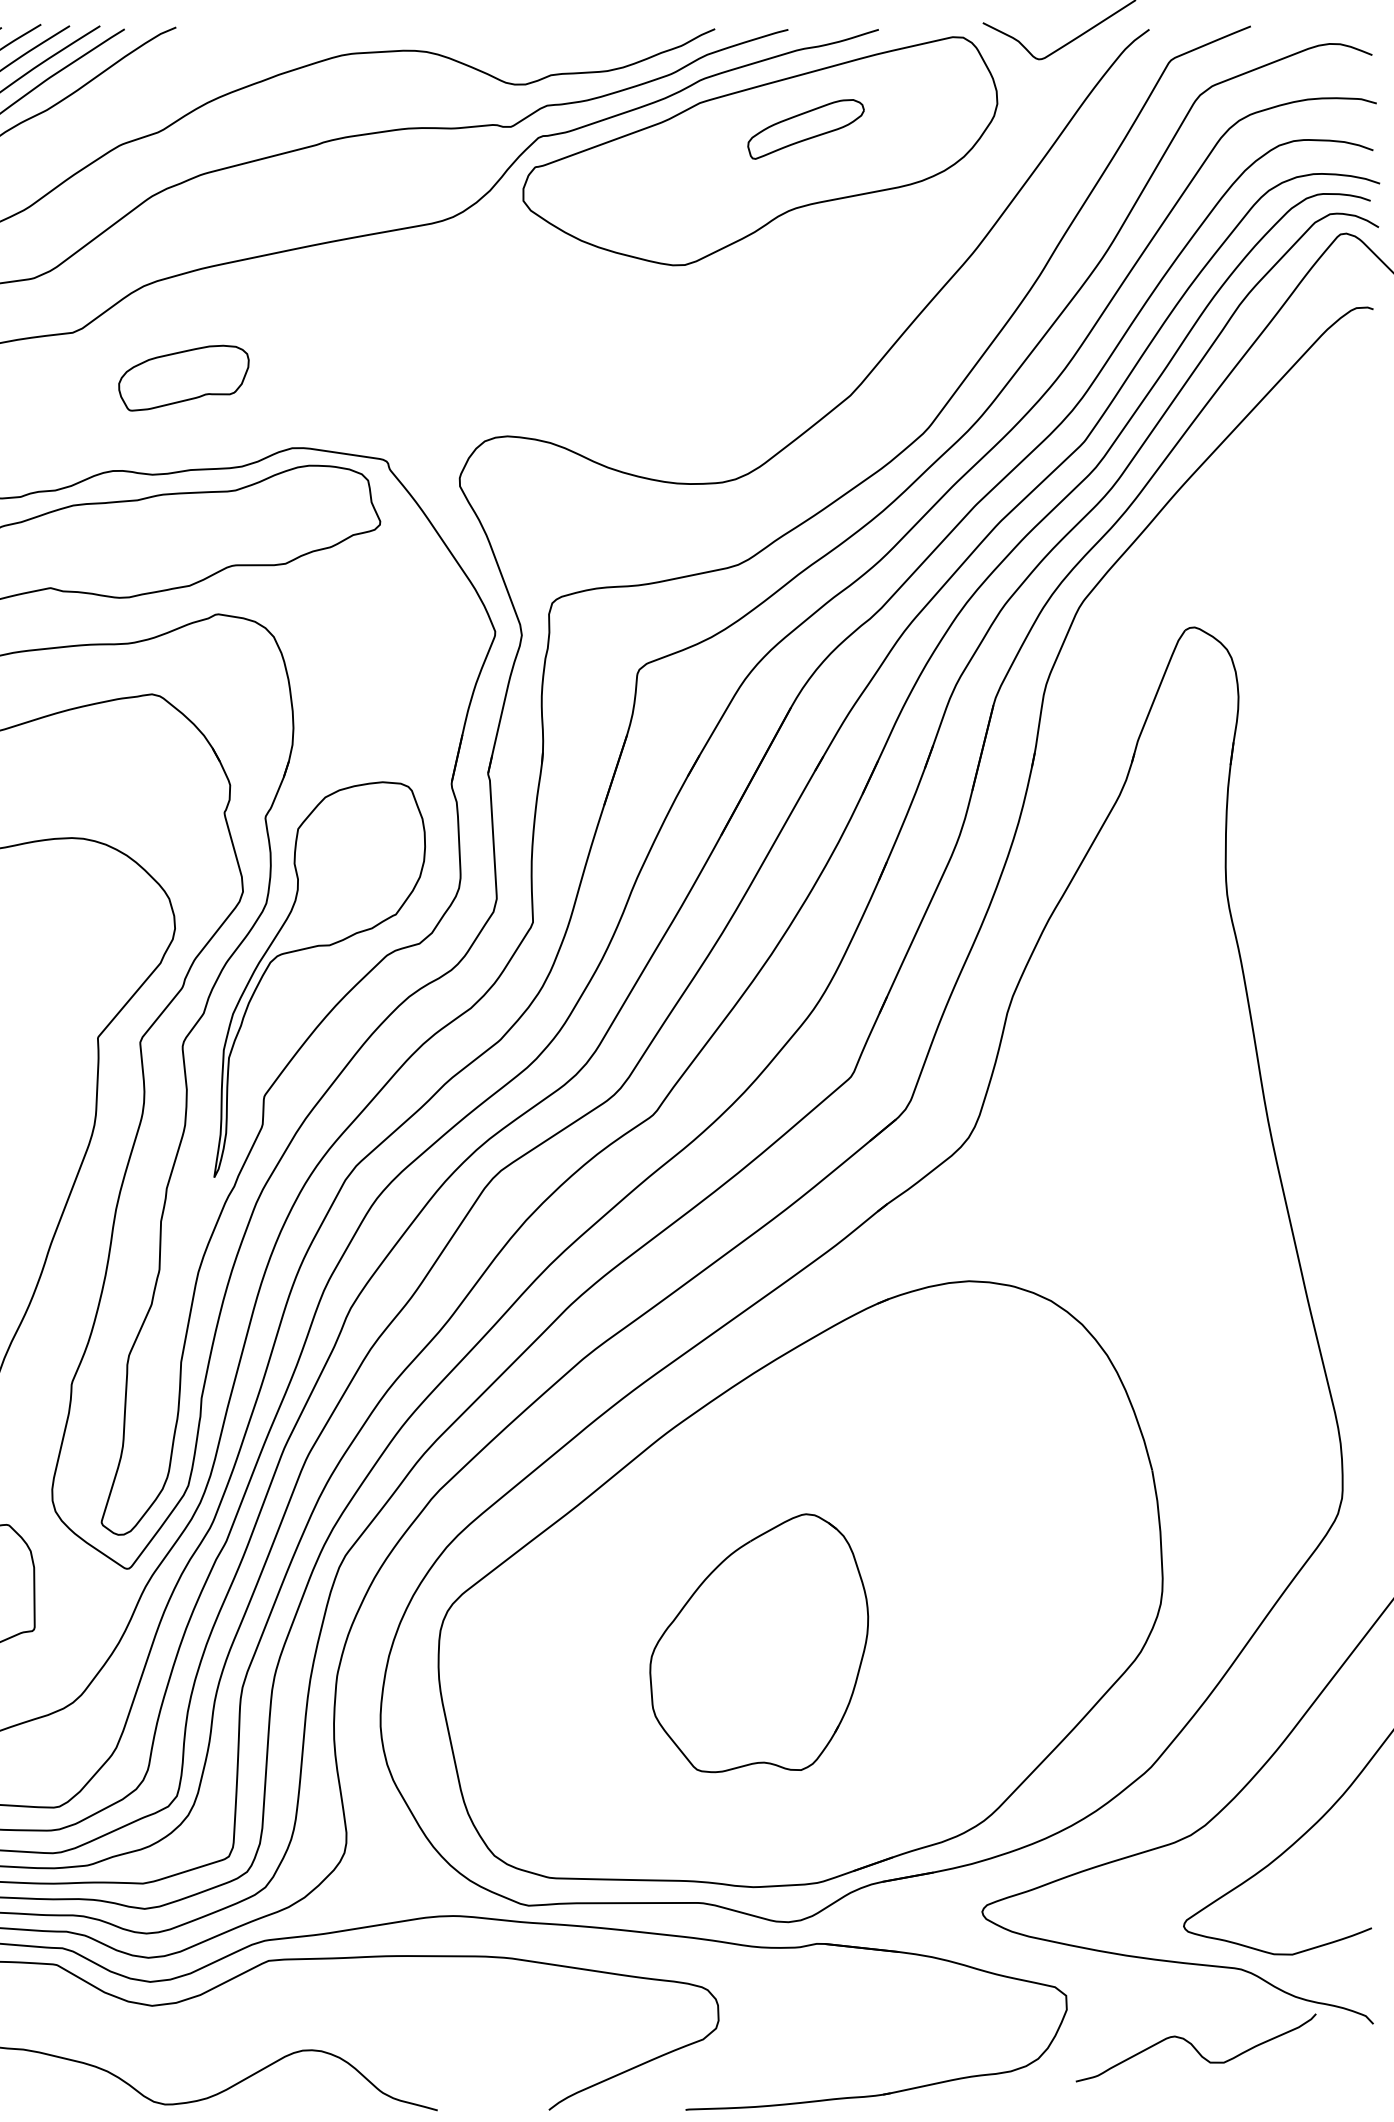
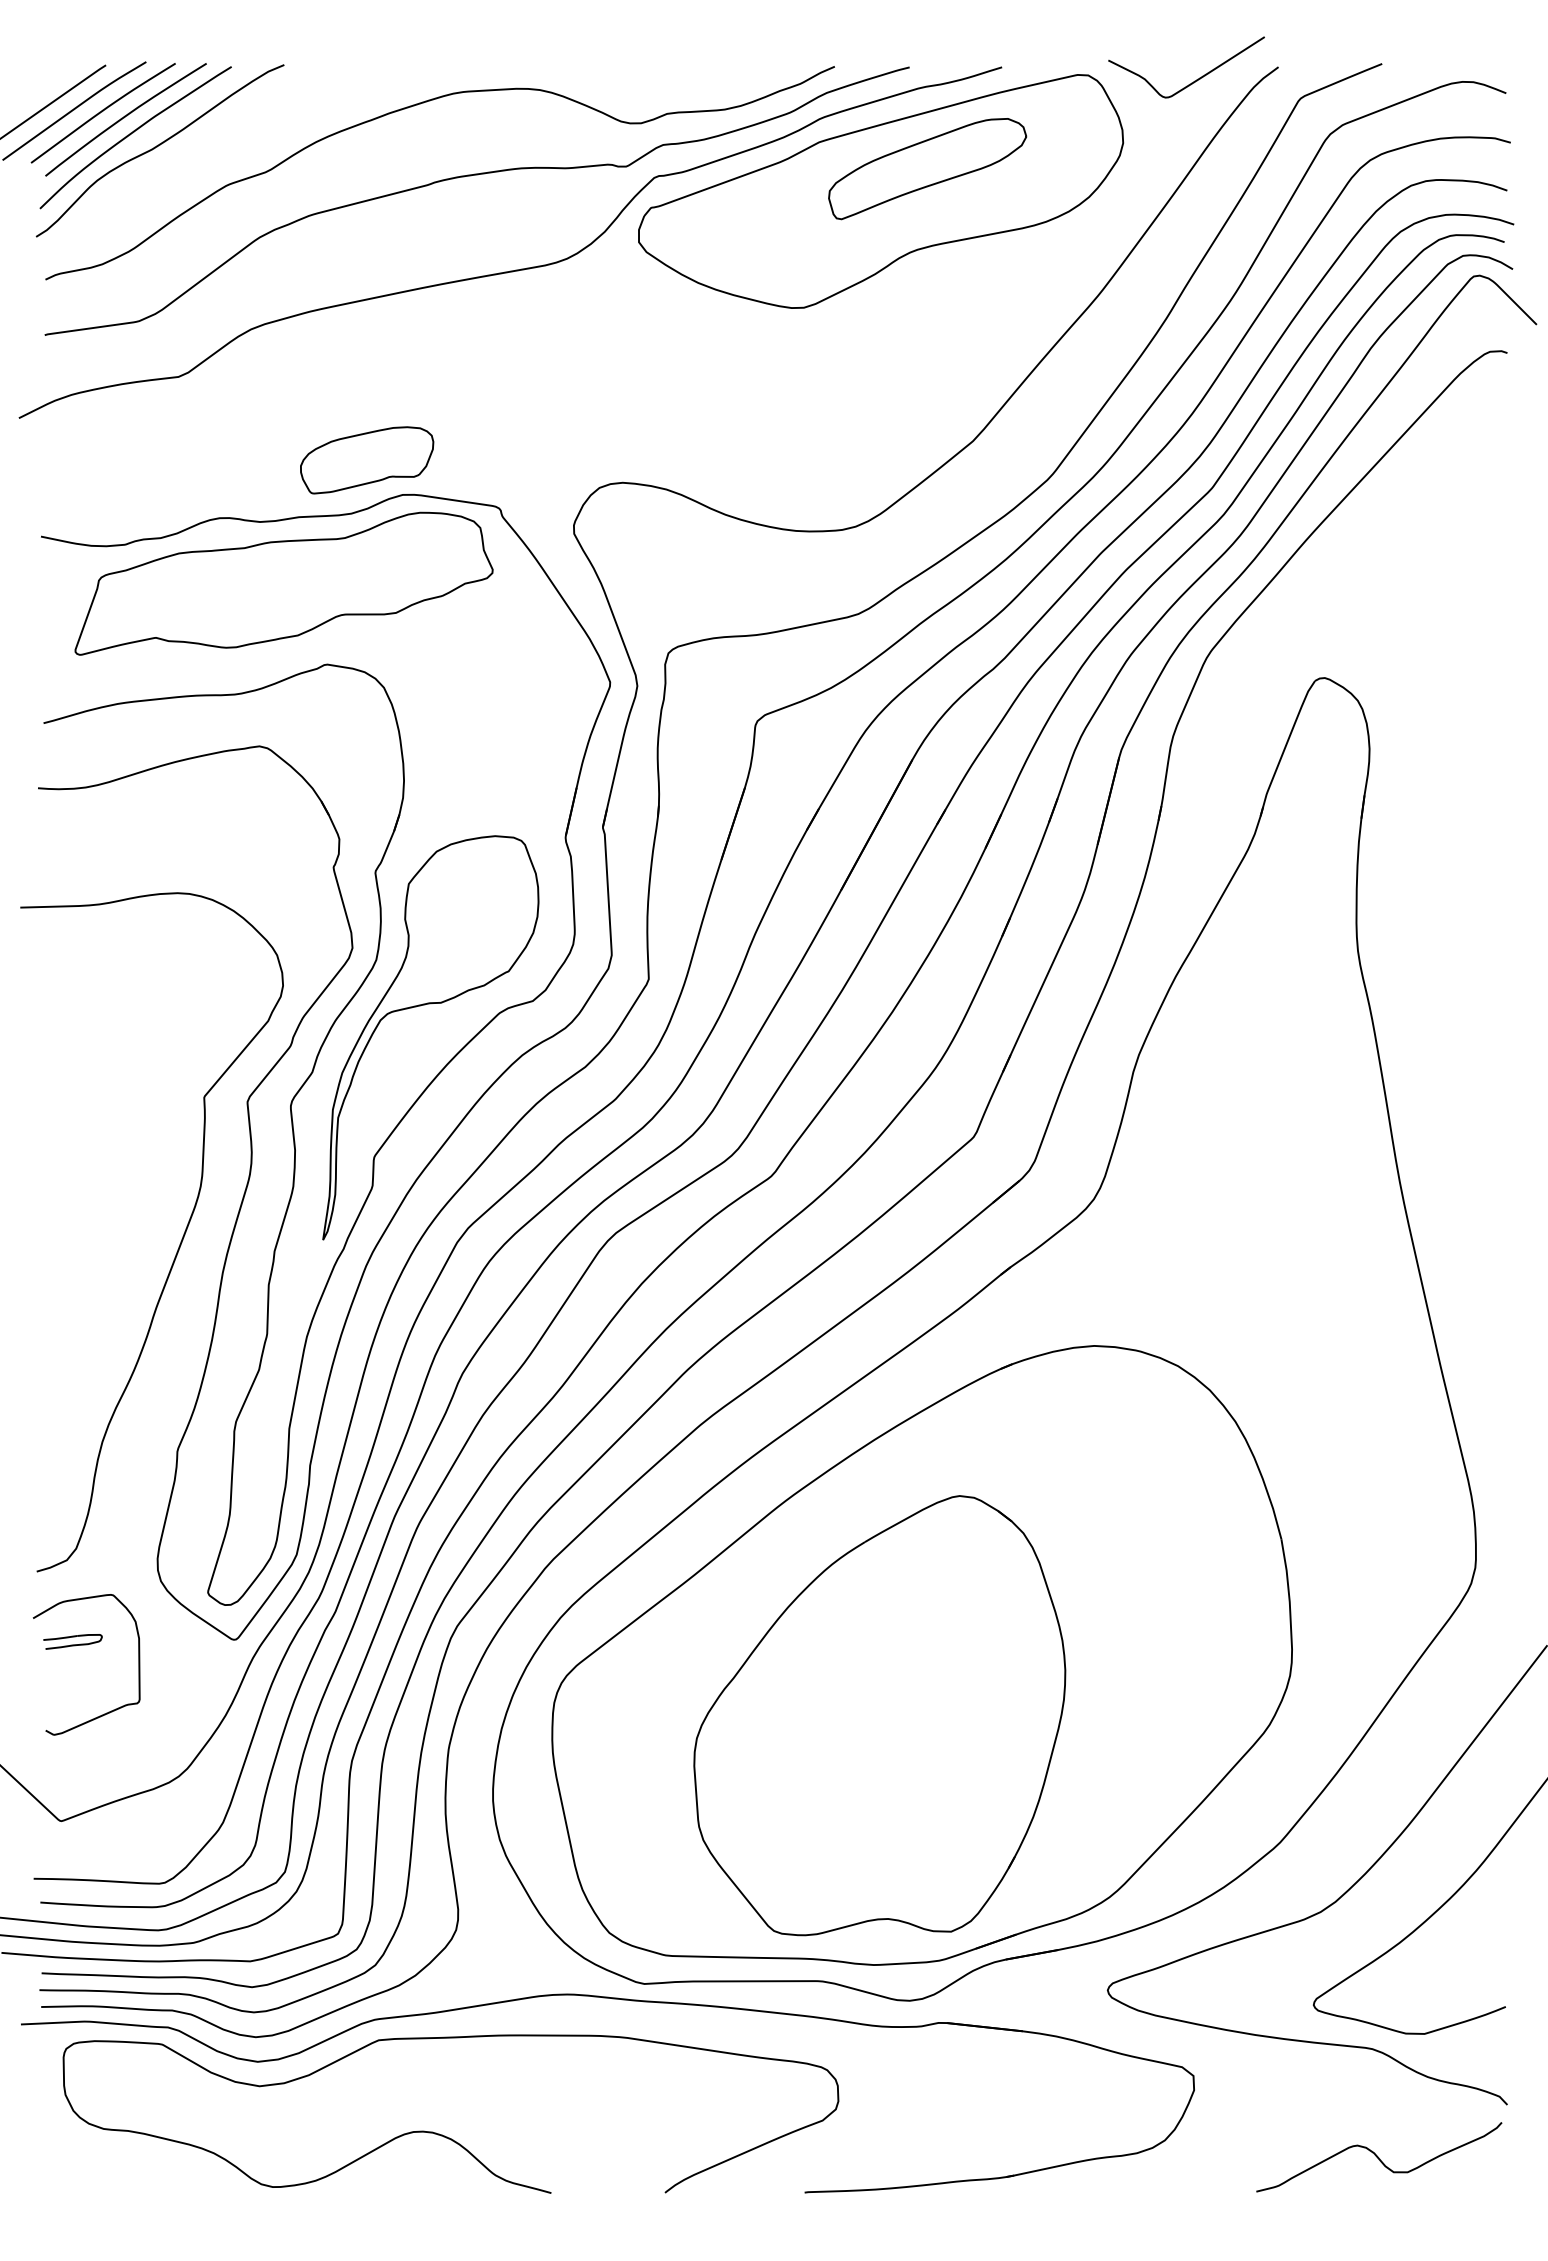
part: (805, 129) -> (927, 169), size x1.67
part: (184, 378) -> (367, 460), moved
part: (758, 1642) -> (879, 1715), size x1.67
curve: (1196, 2048) -> (1379, 2157), moved

